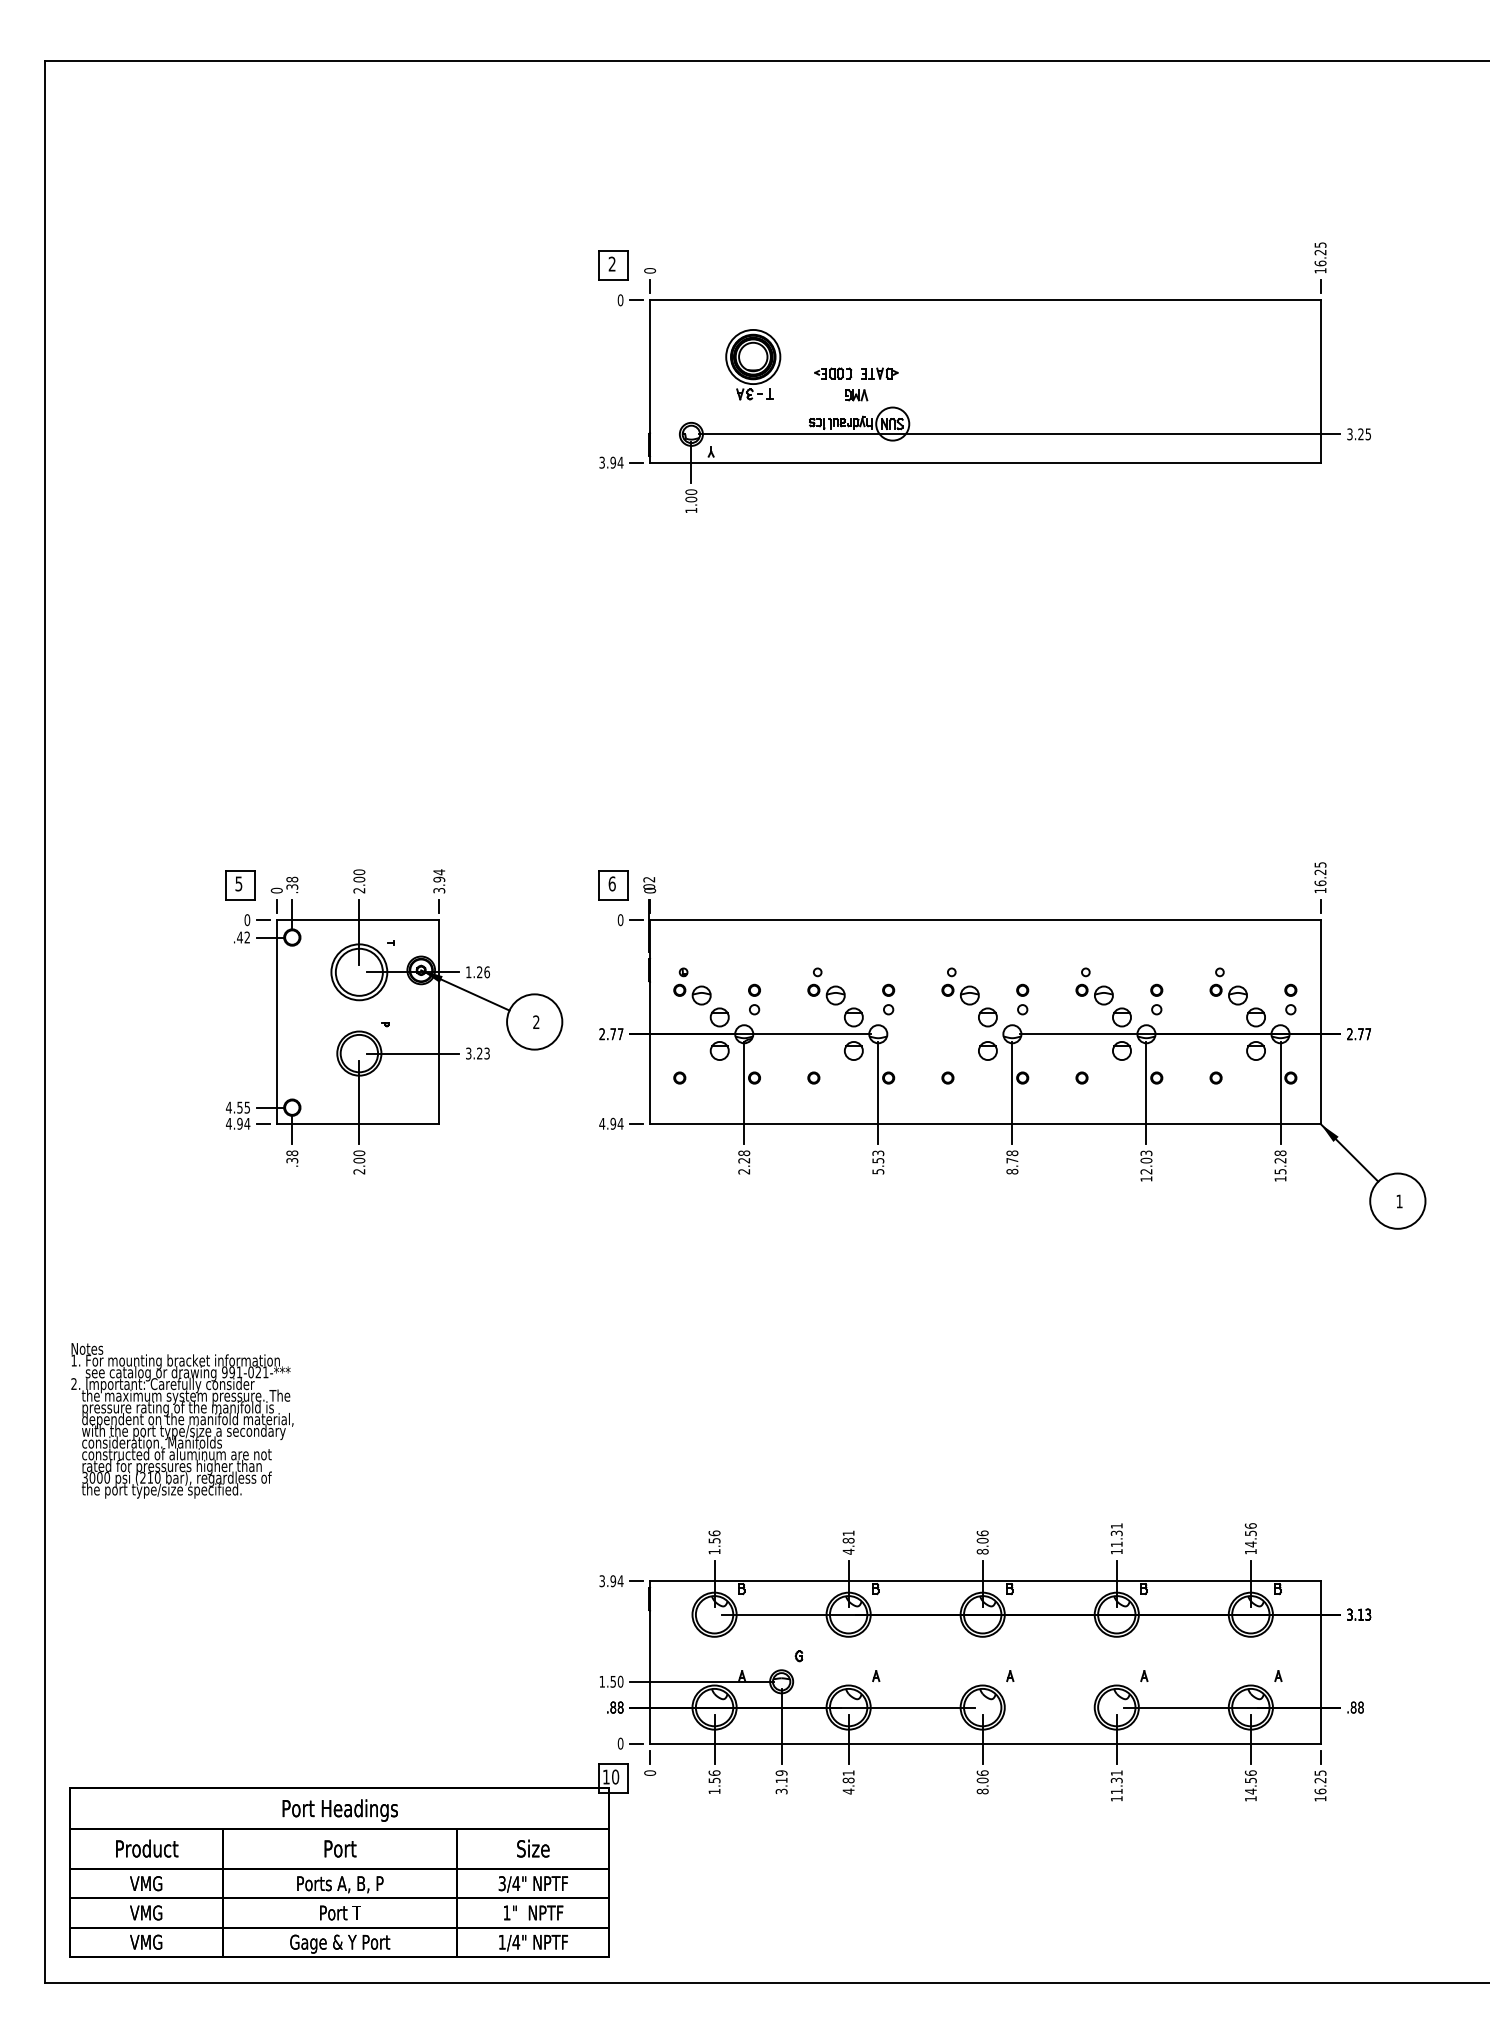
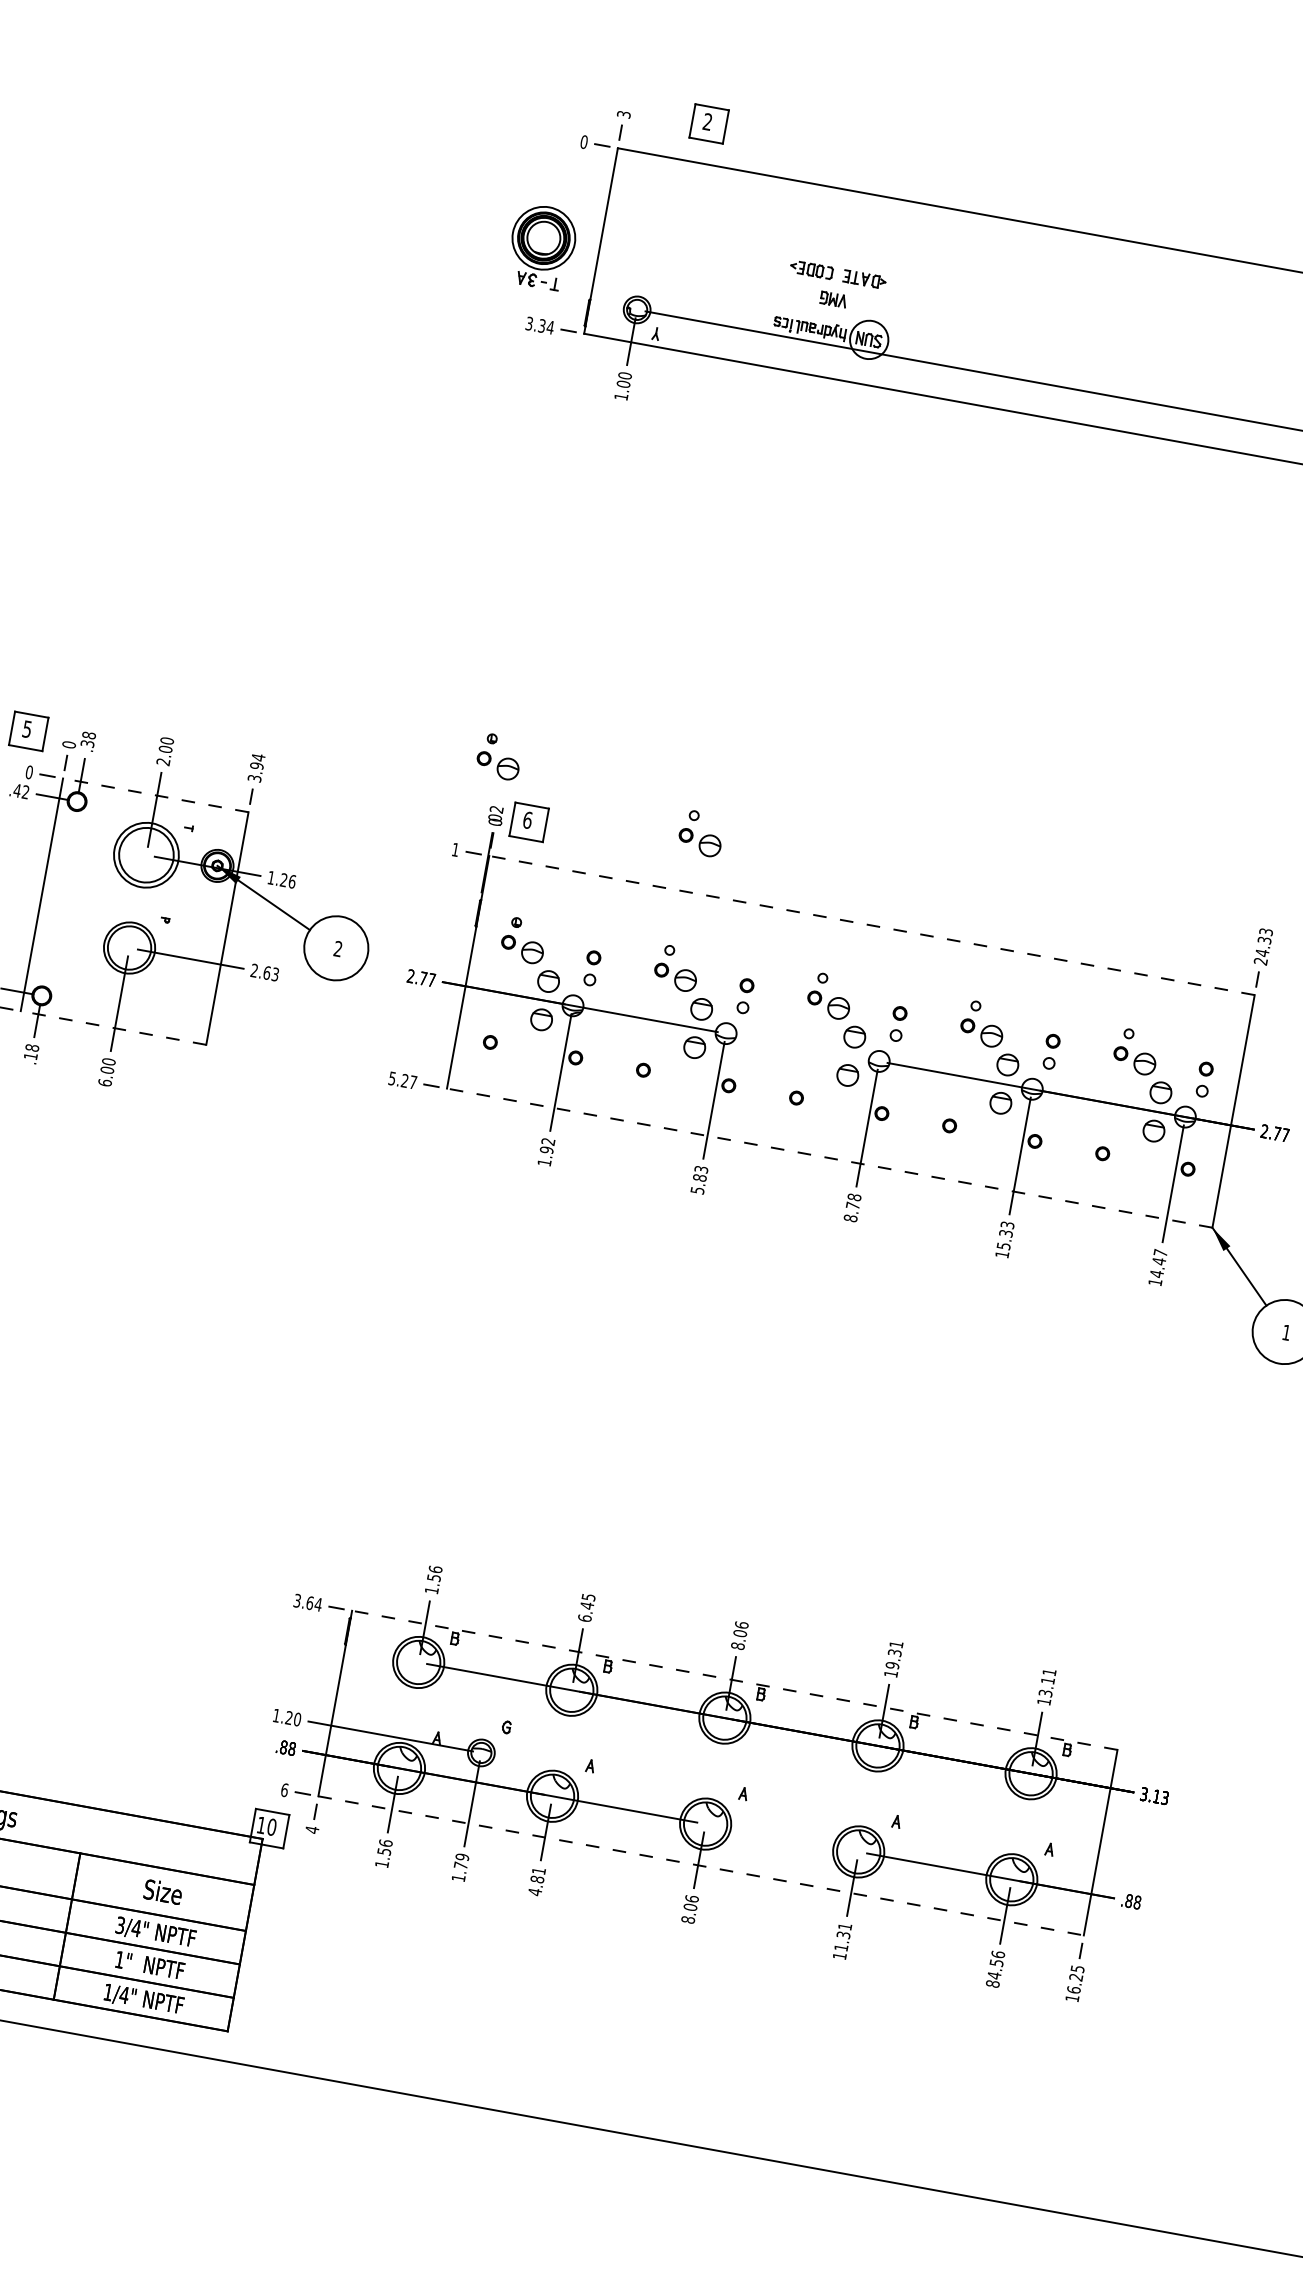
part: (613, 265) -> (708, 123), moved
text: (650, 270) -> (624, 114), 0 -> 3
part: (753, 364) -> (542, 246), moved
text: (613, 462) -> (542, 325), 3.94 -> 3.34
part: (643, 834) -> (499, 756), added
part: (826, 868) -> (701, 833), added
text: (1320, 877) -> (1263, 946), 16.25 -> 24.33
part: (613, 885) -> (528, 822), moved
line: (357, 920) -> (155, 795), solid -> dashed
text: (620, 920) -> (455, 850), 0 -> 1
line: (984, 920) -> (870, 925), solid -> dashed
text: (474, 1053) -> (261, 971), 3.23 -> 2.63
line: (357, 1123) -> (112, 1027), solid -> dashed
text: (611, 1123) -> (402, 1080), 4.94 -> 5.27
line: (984, 1123) -> (828, 1157), solid -> dashed
text: (292, 1160) -> (31, 1056), .38 -> .18
text: (878, 1160) -> (700, 1177), 5.53 -> 5.83
text: (744, 1162) -> (546, 1152), 2.28 -> 1.92
text: (1280, 1162) -> (1158, 1263), 15.28 -> 14.47
text: (1146, 1165) -> (1005, 1239), 12.03 -> 15.33
text: (359, 1171) -> (105, 1082), 2.00 -> 6.00
text: (1250, 1535) -> (1047, 1683), 14.56 -> 13.11
text: (848, 1542) -> (586, 1607), 4.81 -> 6.45
text: (1116, 1544) -> (892, 1665), 11.31 -> 19.31
text: (613, 1581) -> (310, 1603), 3.94 -> 3.64
line: (984, 1581) -> (733, 1680), solid -> dashed
text: (612, 1681) -> (288, 1717), 1.50 -> 1.20
text: (620, 1743) -> (284, 1789), 0 -> 6
line: (985, 1743) -> (701, 1865), solid -> dashed
text: (650, 1773) -> (312, 1830), 0 -> 4
text: (781, 1785) -> (459, 1871), 3.19 -> 1.79
text: (1250, 1798) -> (992, 1983), 14.56 -> 84.56

